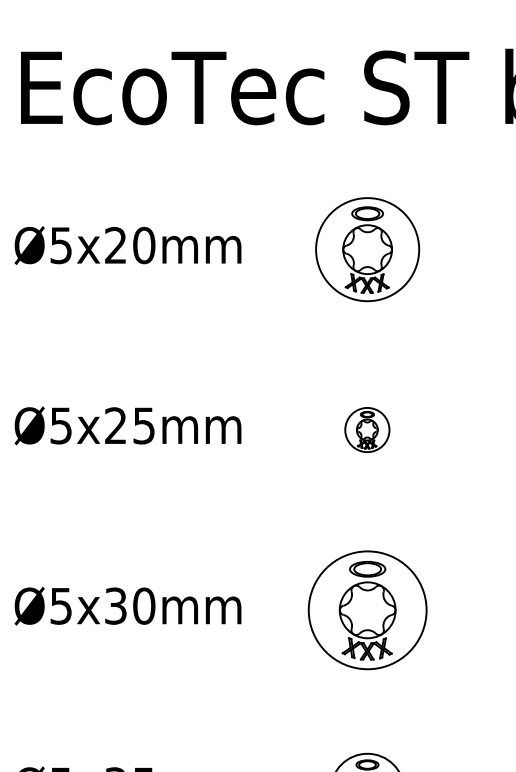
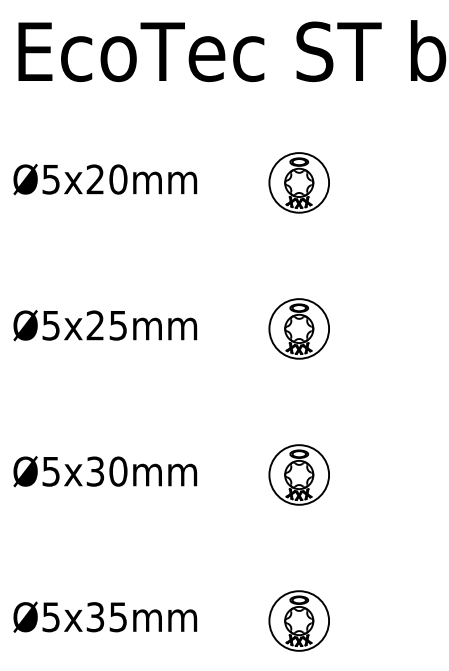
part: (366, 249) -> (298, 182), size x0.71
part: (366, 429) -> (298, 328), size x1.67
part: (366, 609) -> (298, 474), size x0.62

